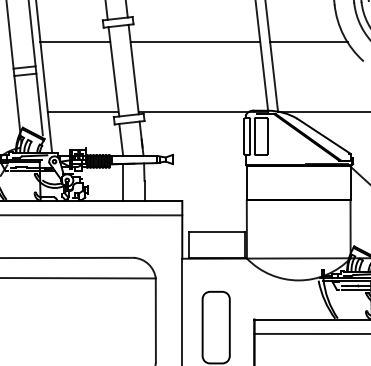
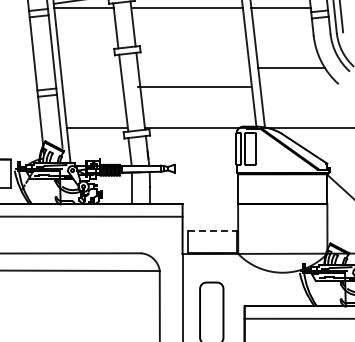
line: (75, 41) -> (90, 67), removed
line: (194, 41) -> (193, 86), moved
line: (217, 232) -> (212, 231), solid -> dashed

